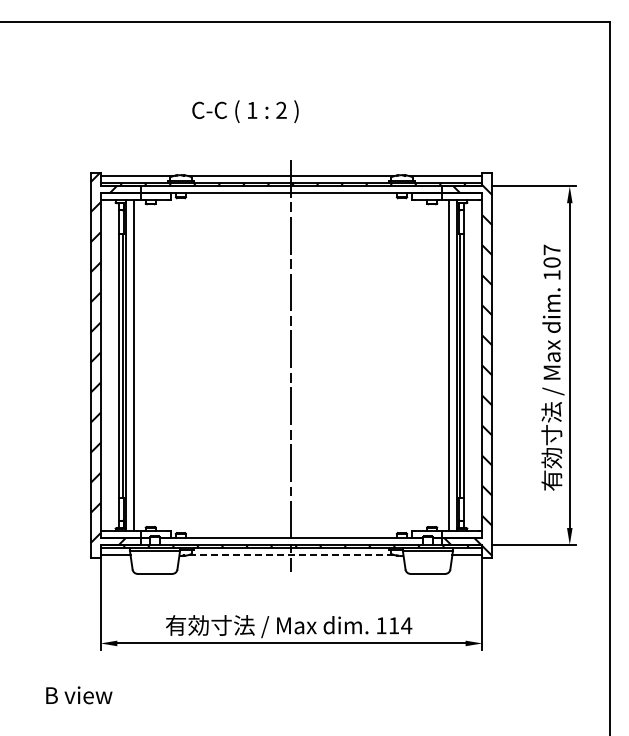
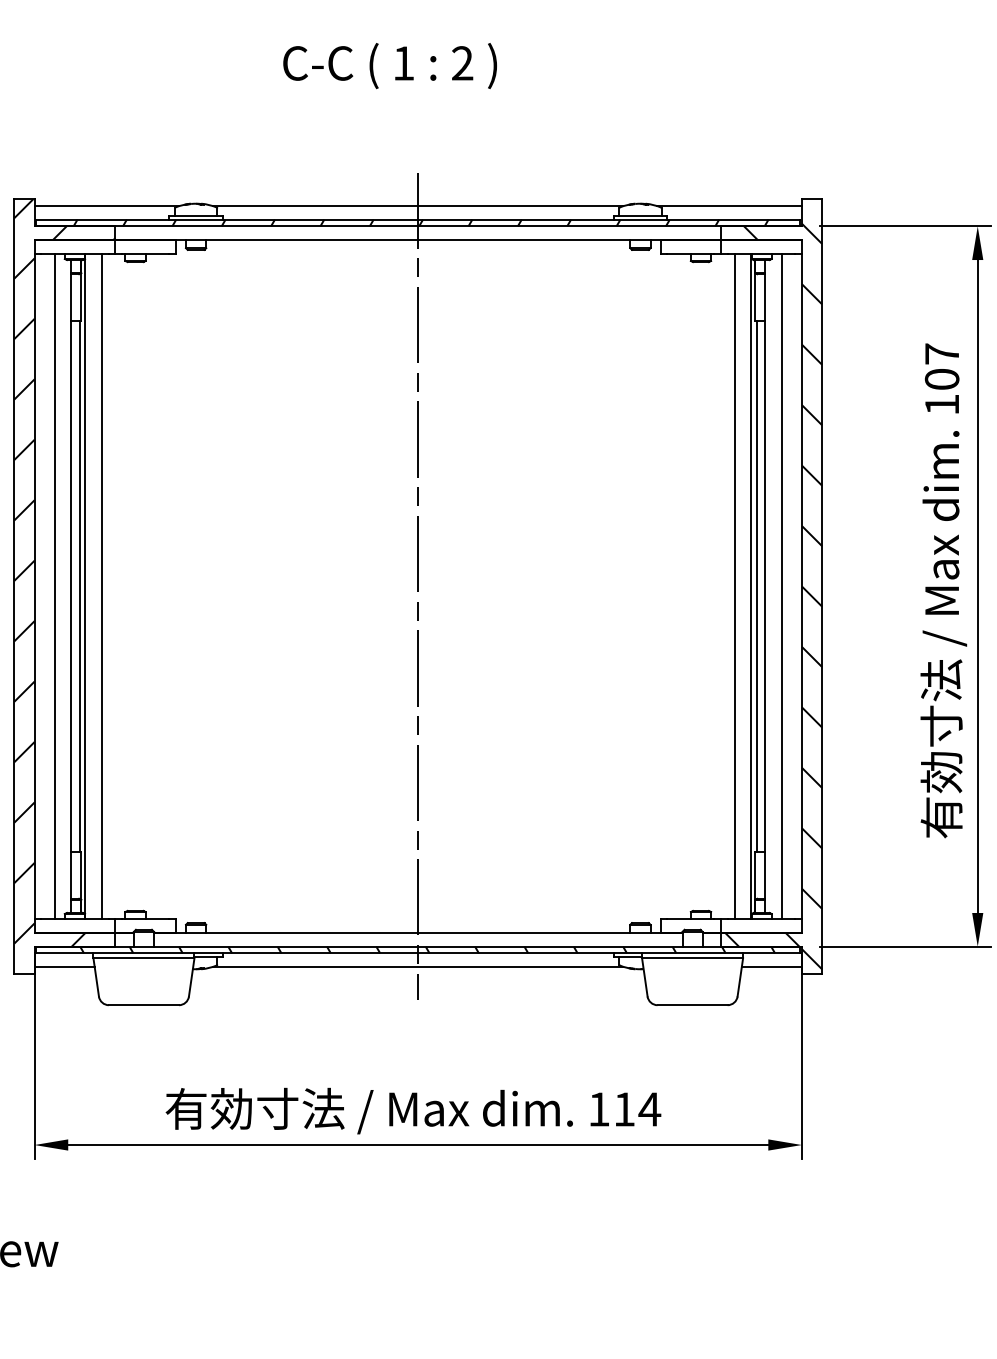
text: (245, 111) -> (390, 65), moved
line: (110, 365) -> (54, 586), added
line: (472, 365) -> (782, 586), added
line: (291, 554) -> (418, 966), dashed -> solid

